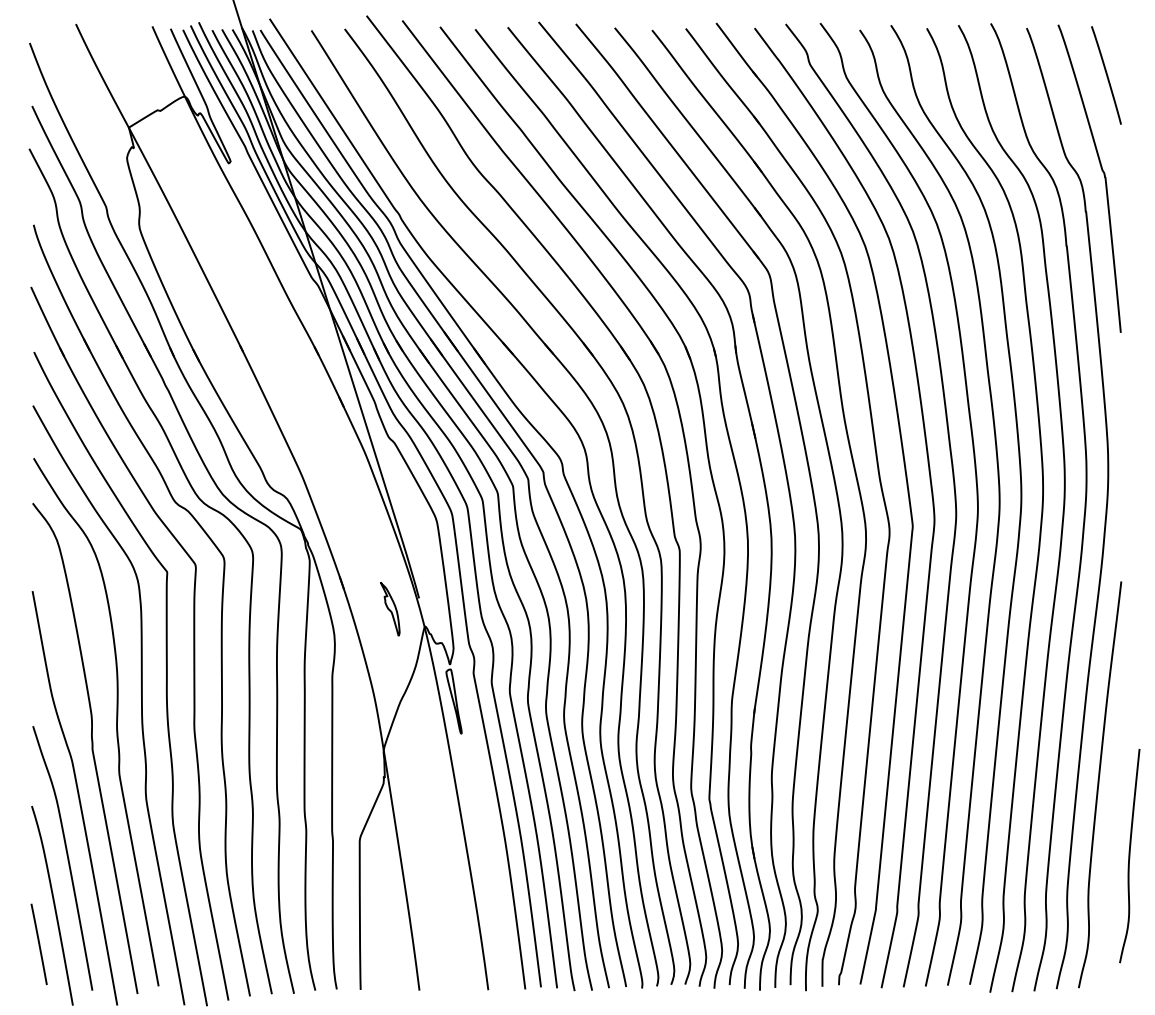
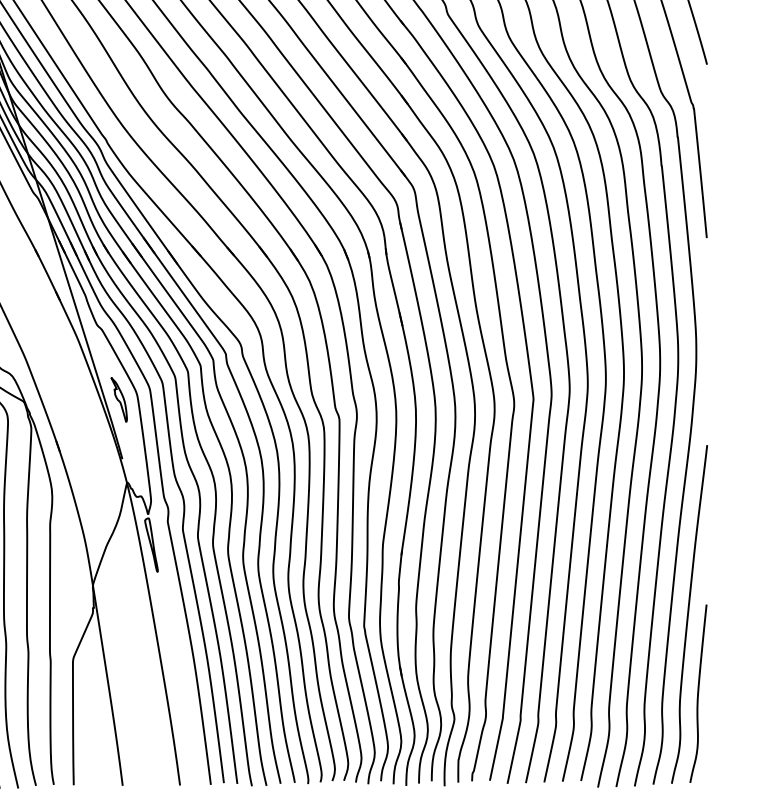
part: (390, 609) -> (119, 400), moved
curve: (1129, 856) -> (698, 694), moved

